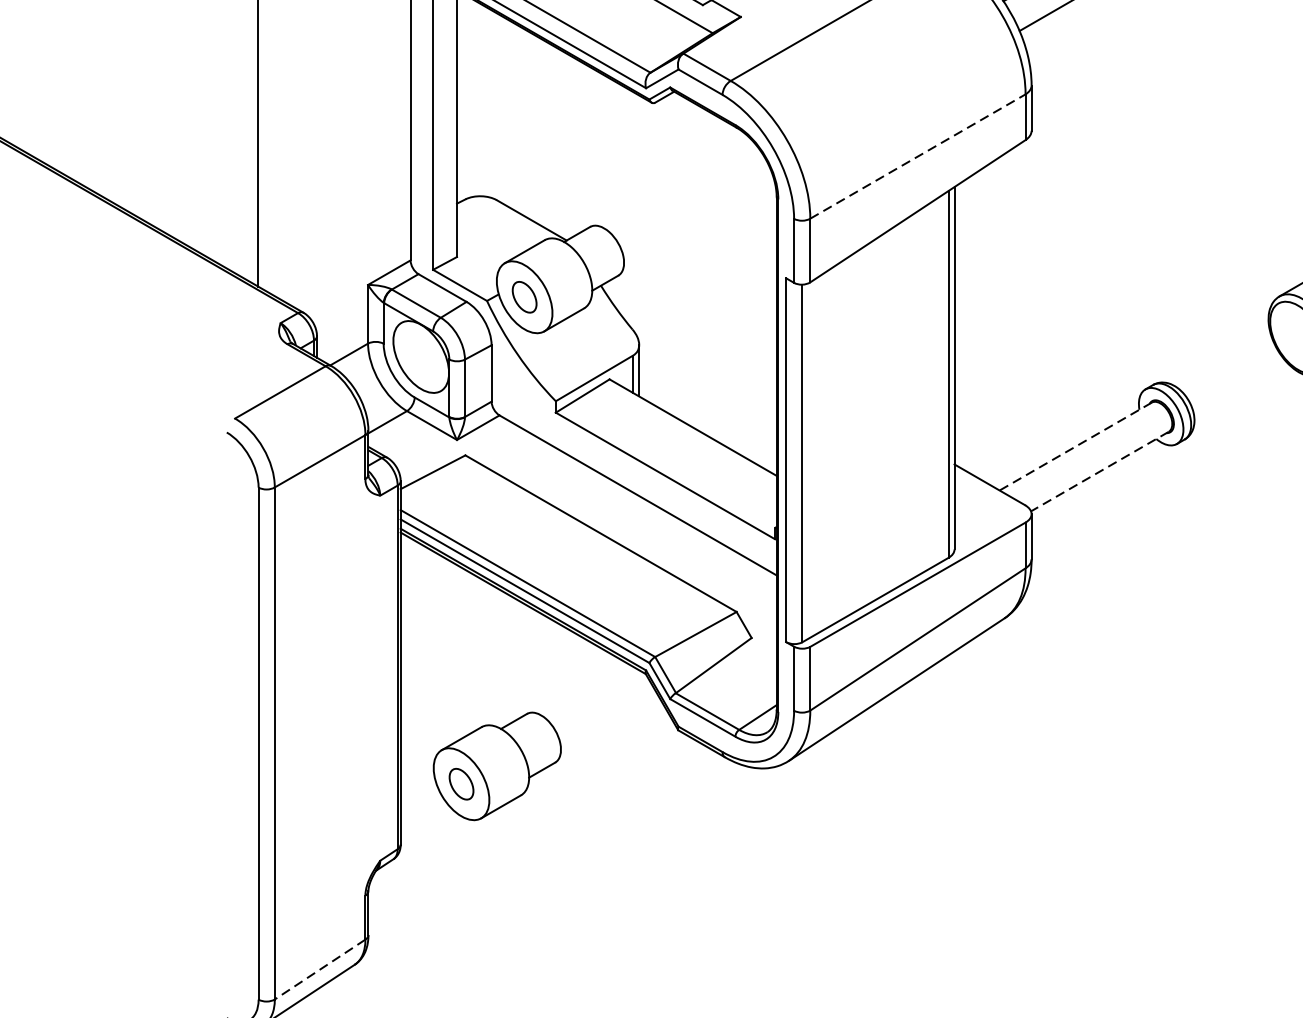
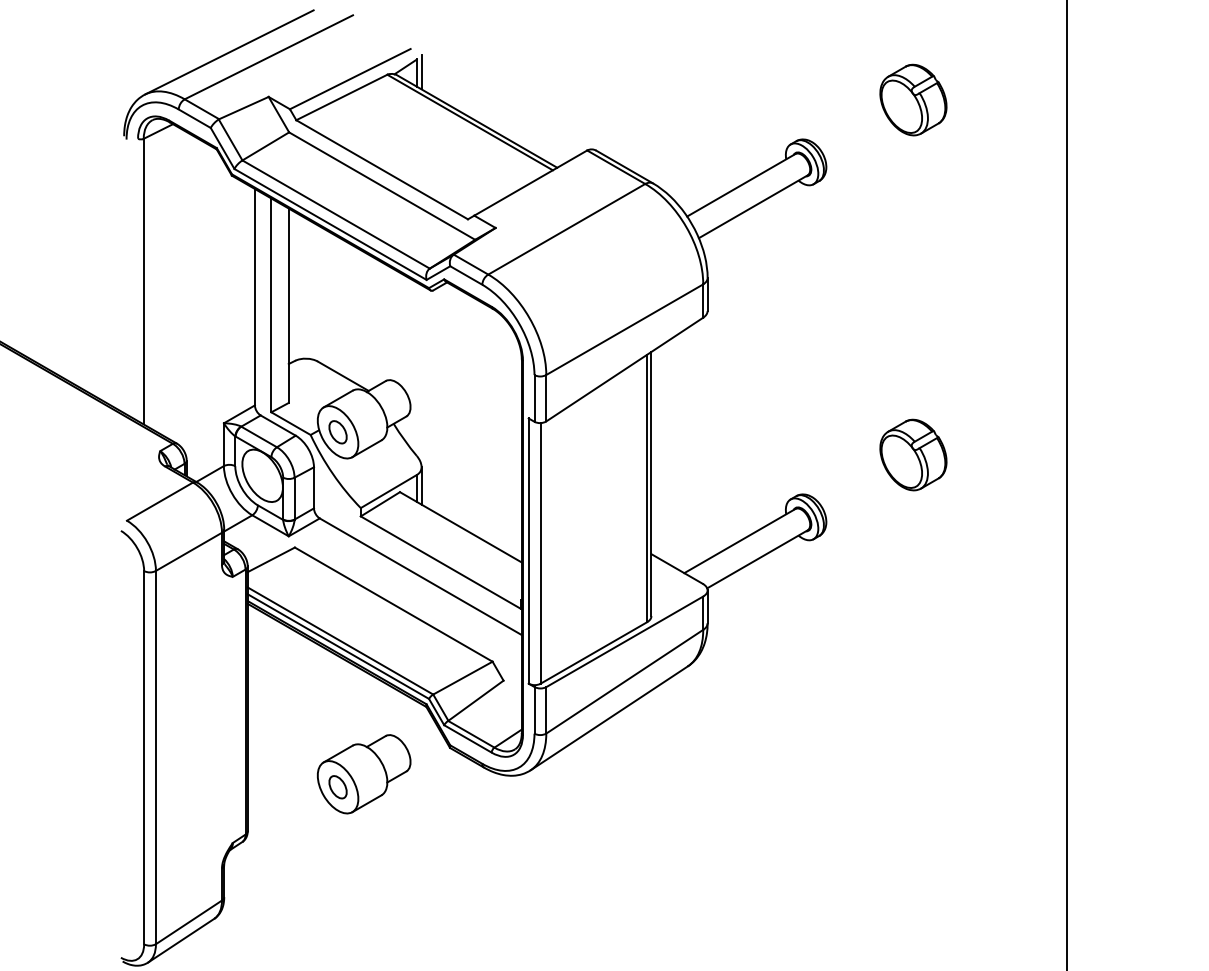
line: (917, 156) -> (624, 329), dashed -> solid
line: (1075, 447) -> (739, 541), dashed -> solid
line: (1100, 471) -> (757, 559), dashed -> solid
part: (497, 766) -> (364, 774), moved
line: (319, 969) -> (188, 922), dashed -> solid

